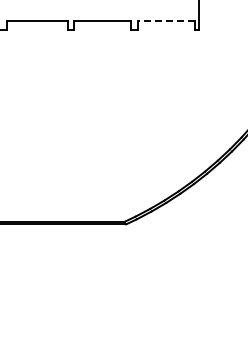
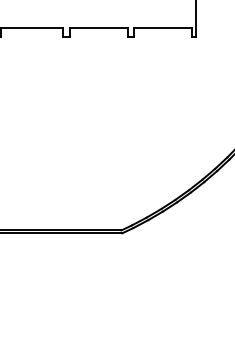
line: (165, 21) -> (162, 27), dashed -> solid

